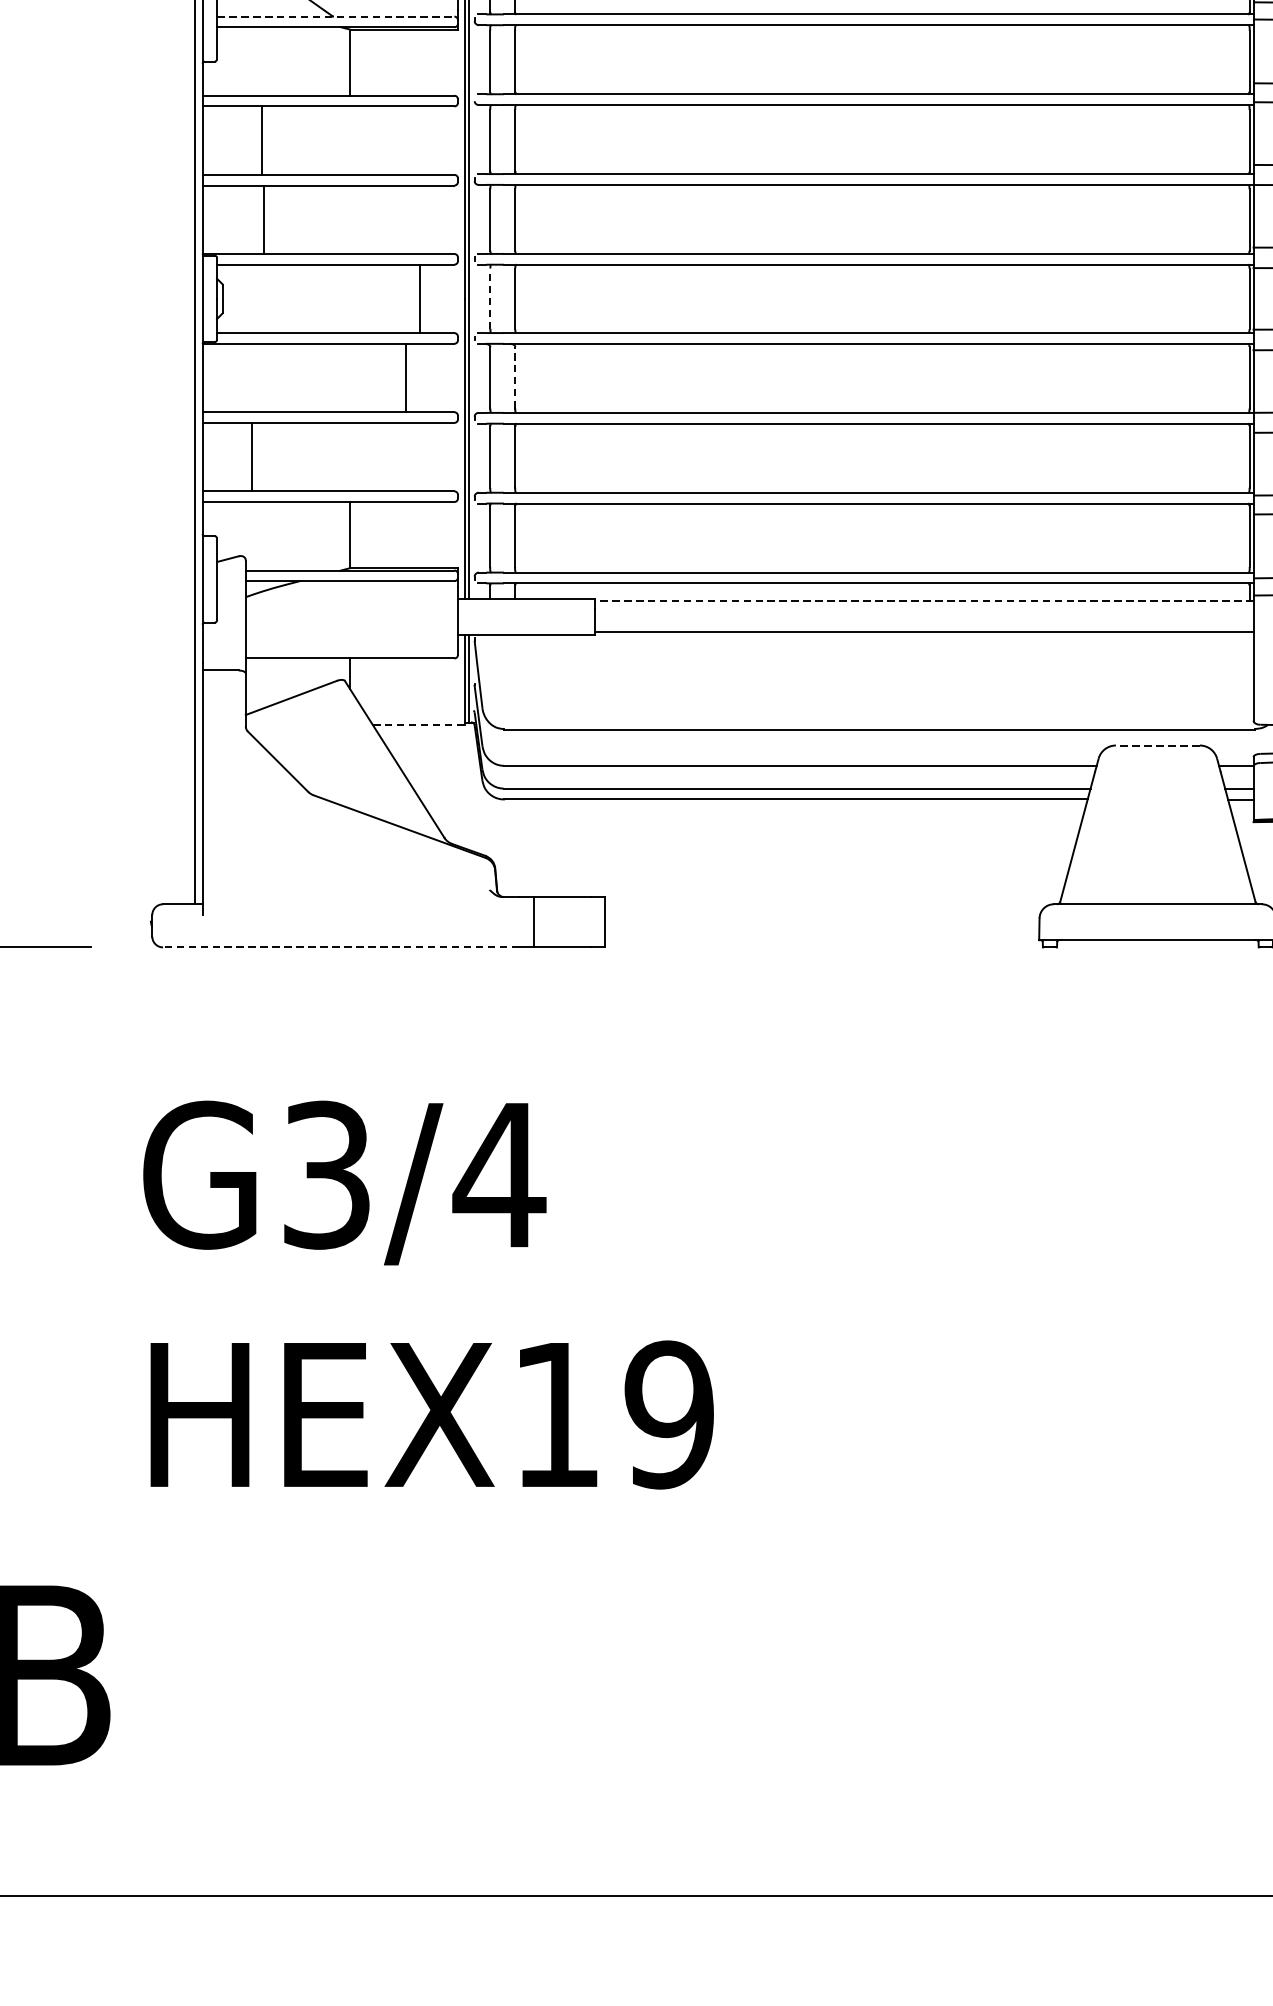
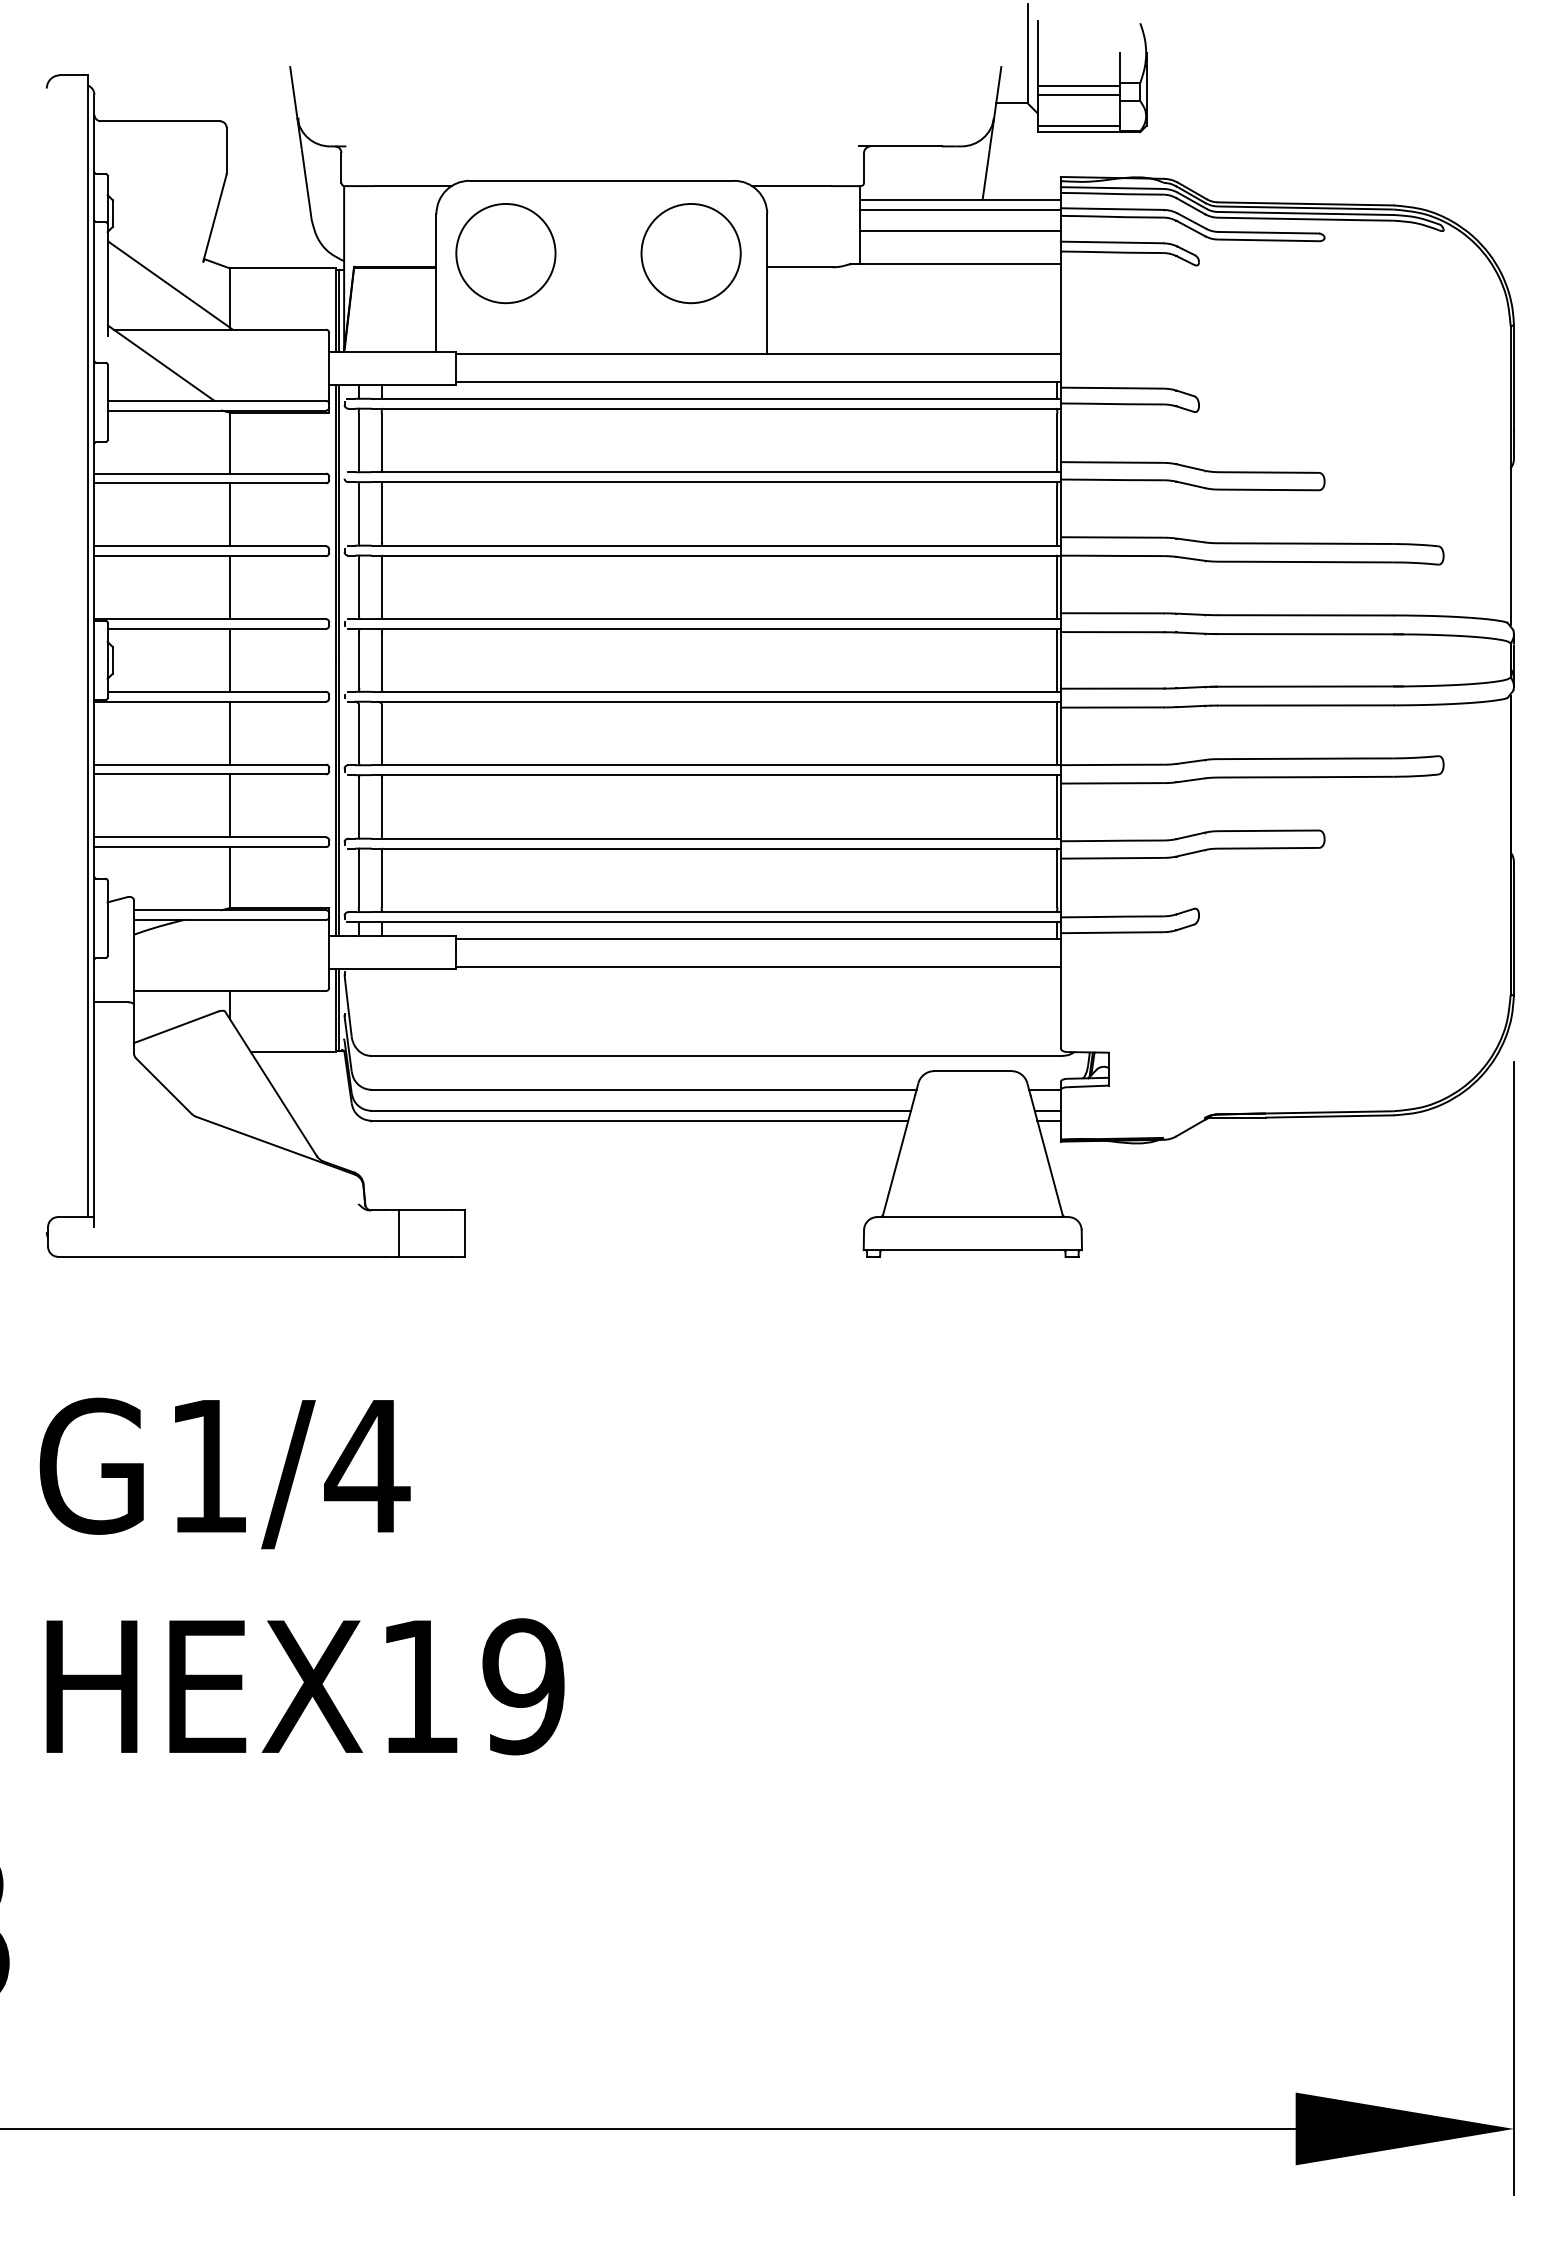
line: (336, 16) -> (217, 400), dashed -> solid
line: (262, 140) -> (230, 514), moved
line: (264, 219) -> (230, 587), moved
line: (420, 297) -> (230, 659), moved
line: (490, 299) -> (359, 660), dashed -> solid
line: (406, 377) -> (230, 732), moved
line: (514, 377) -> (381, 732), dashed -> solid
line: (252, 456) -> (230, 805), moved
line: (924, 601) -> (758, 938), dashed -> solid
line: (419, 725) -> (293, 1052), dashed -> solid
line: (1157, 745) -> (972, 1071), dashed -> solid
line: (340, 947) -> (221, 1256), dashed -> solid
text: (326, 1174) -> (208, 1465), G3/4 -> G1/4

